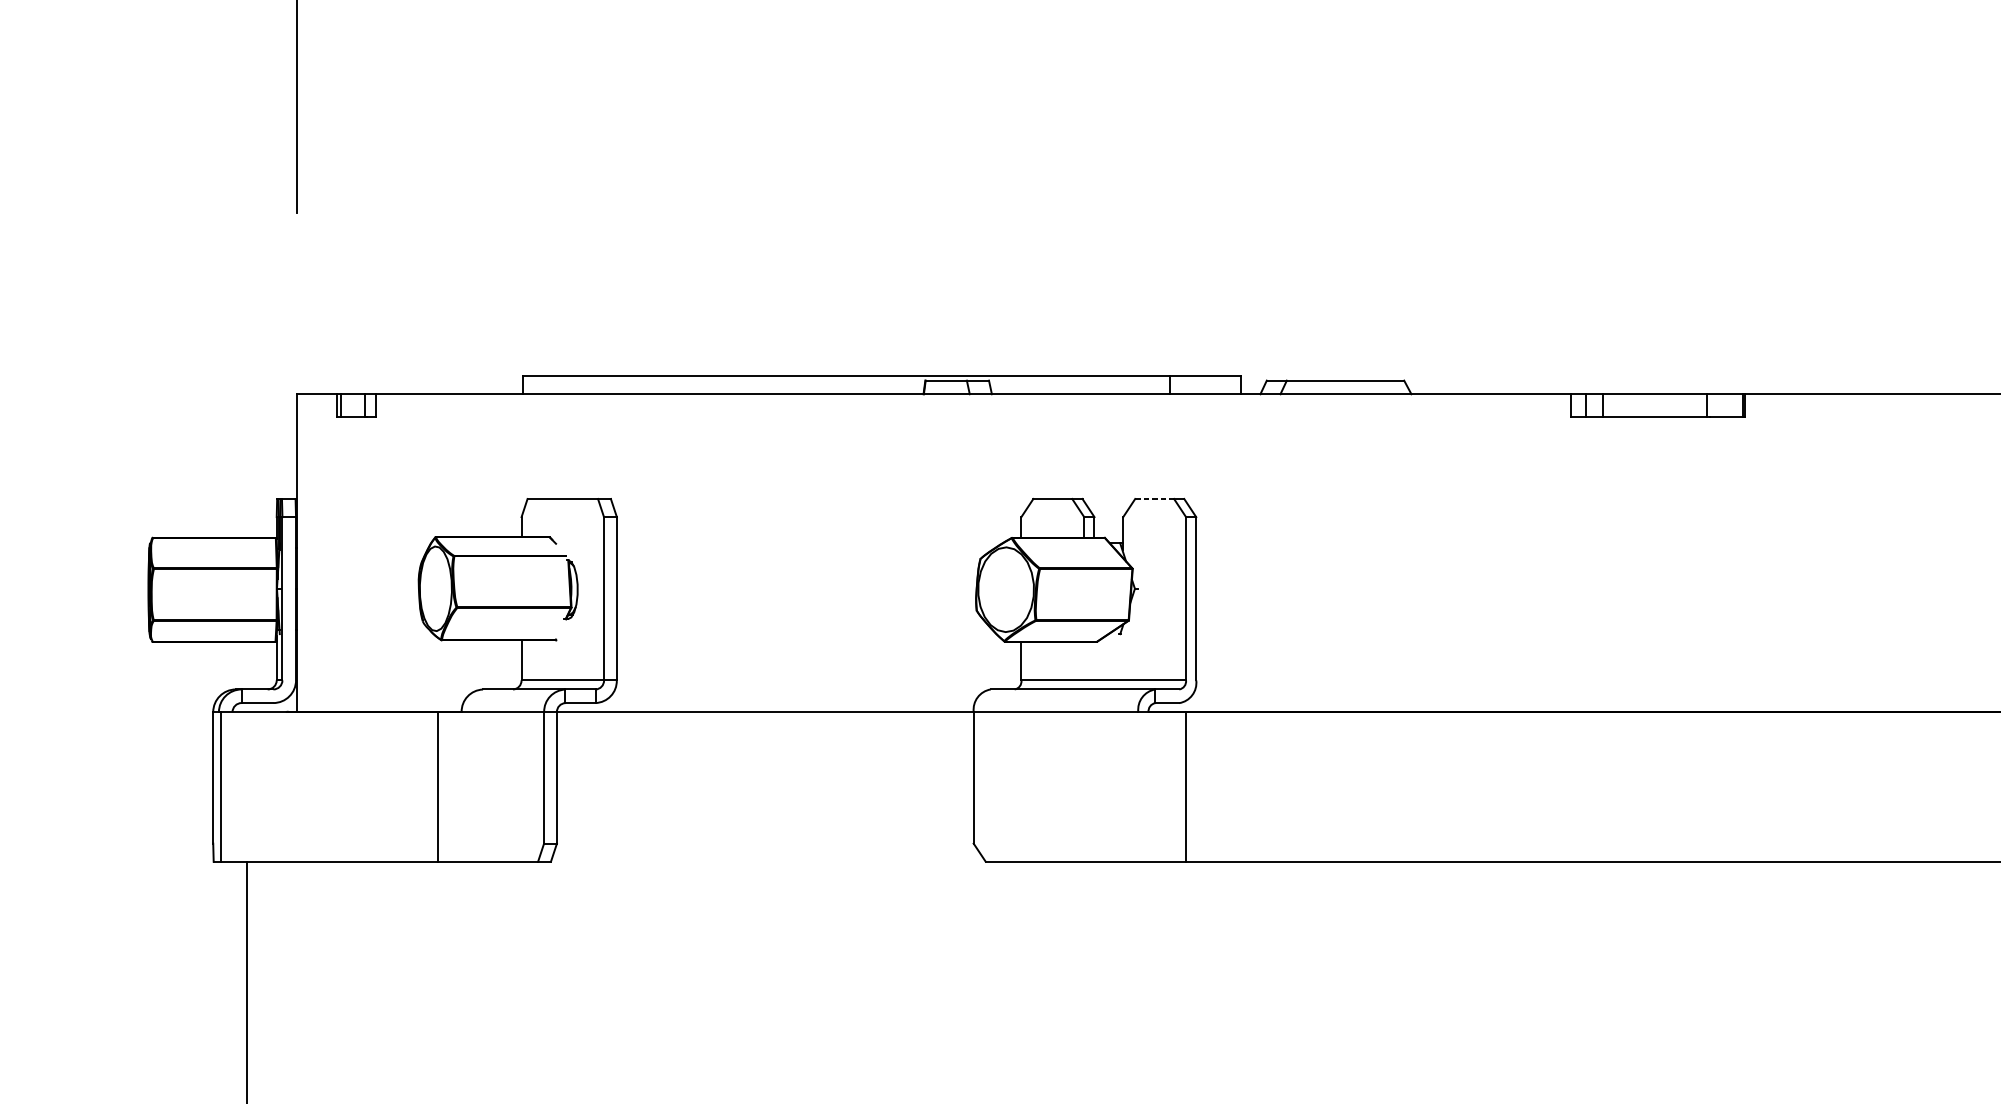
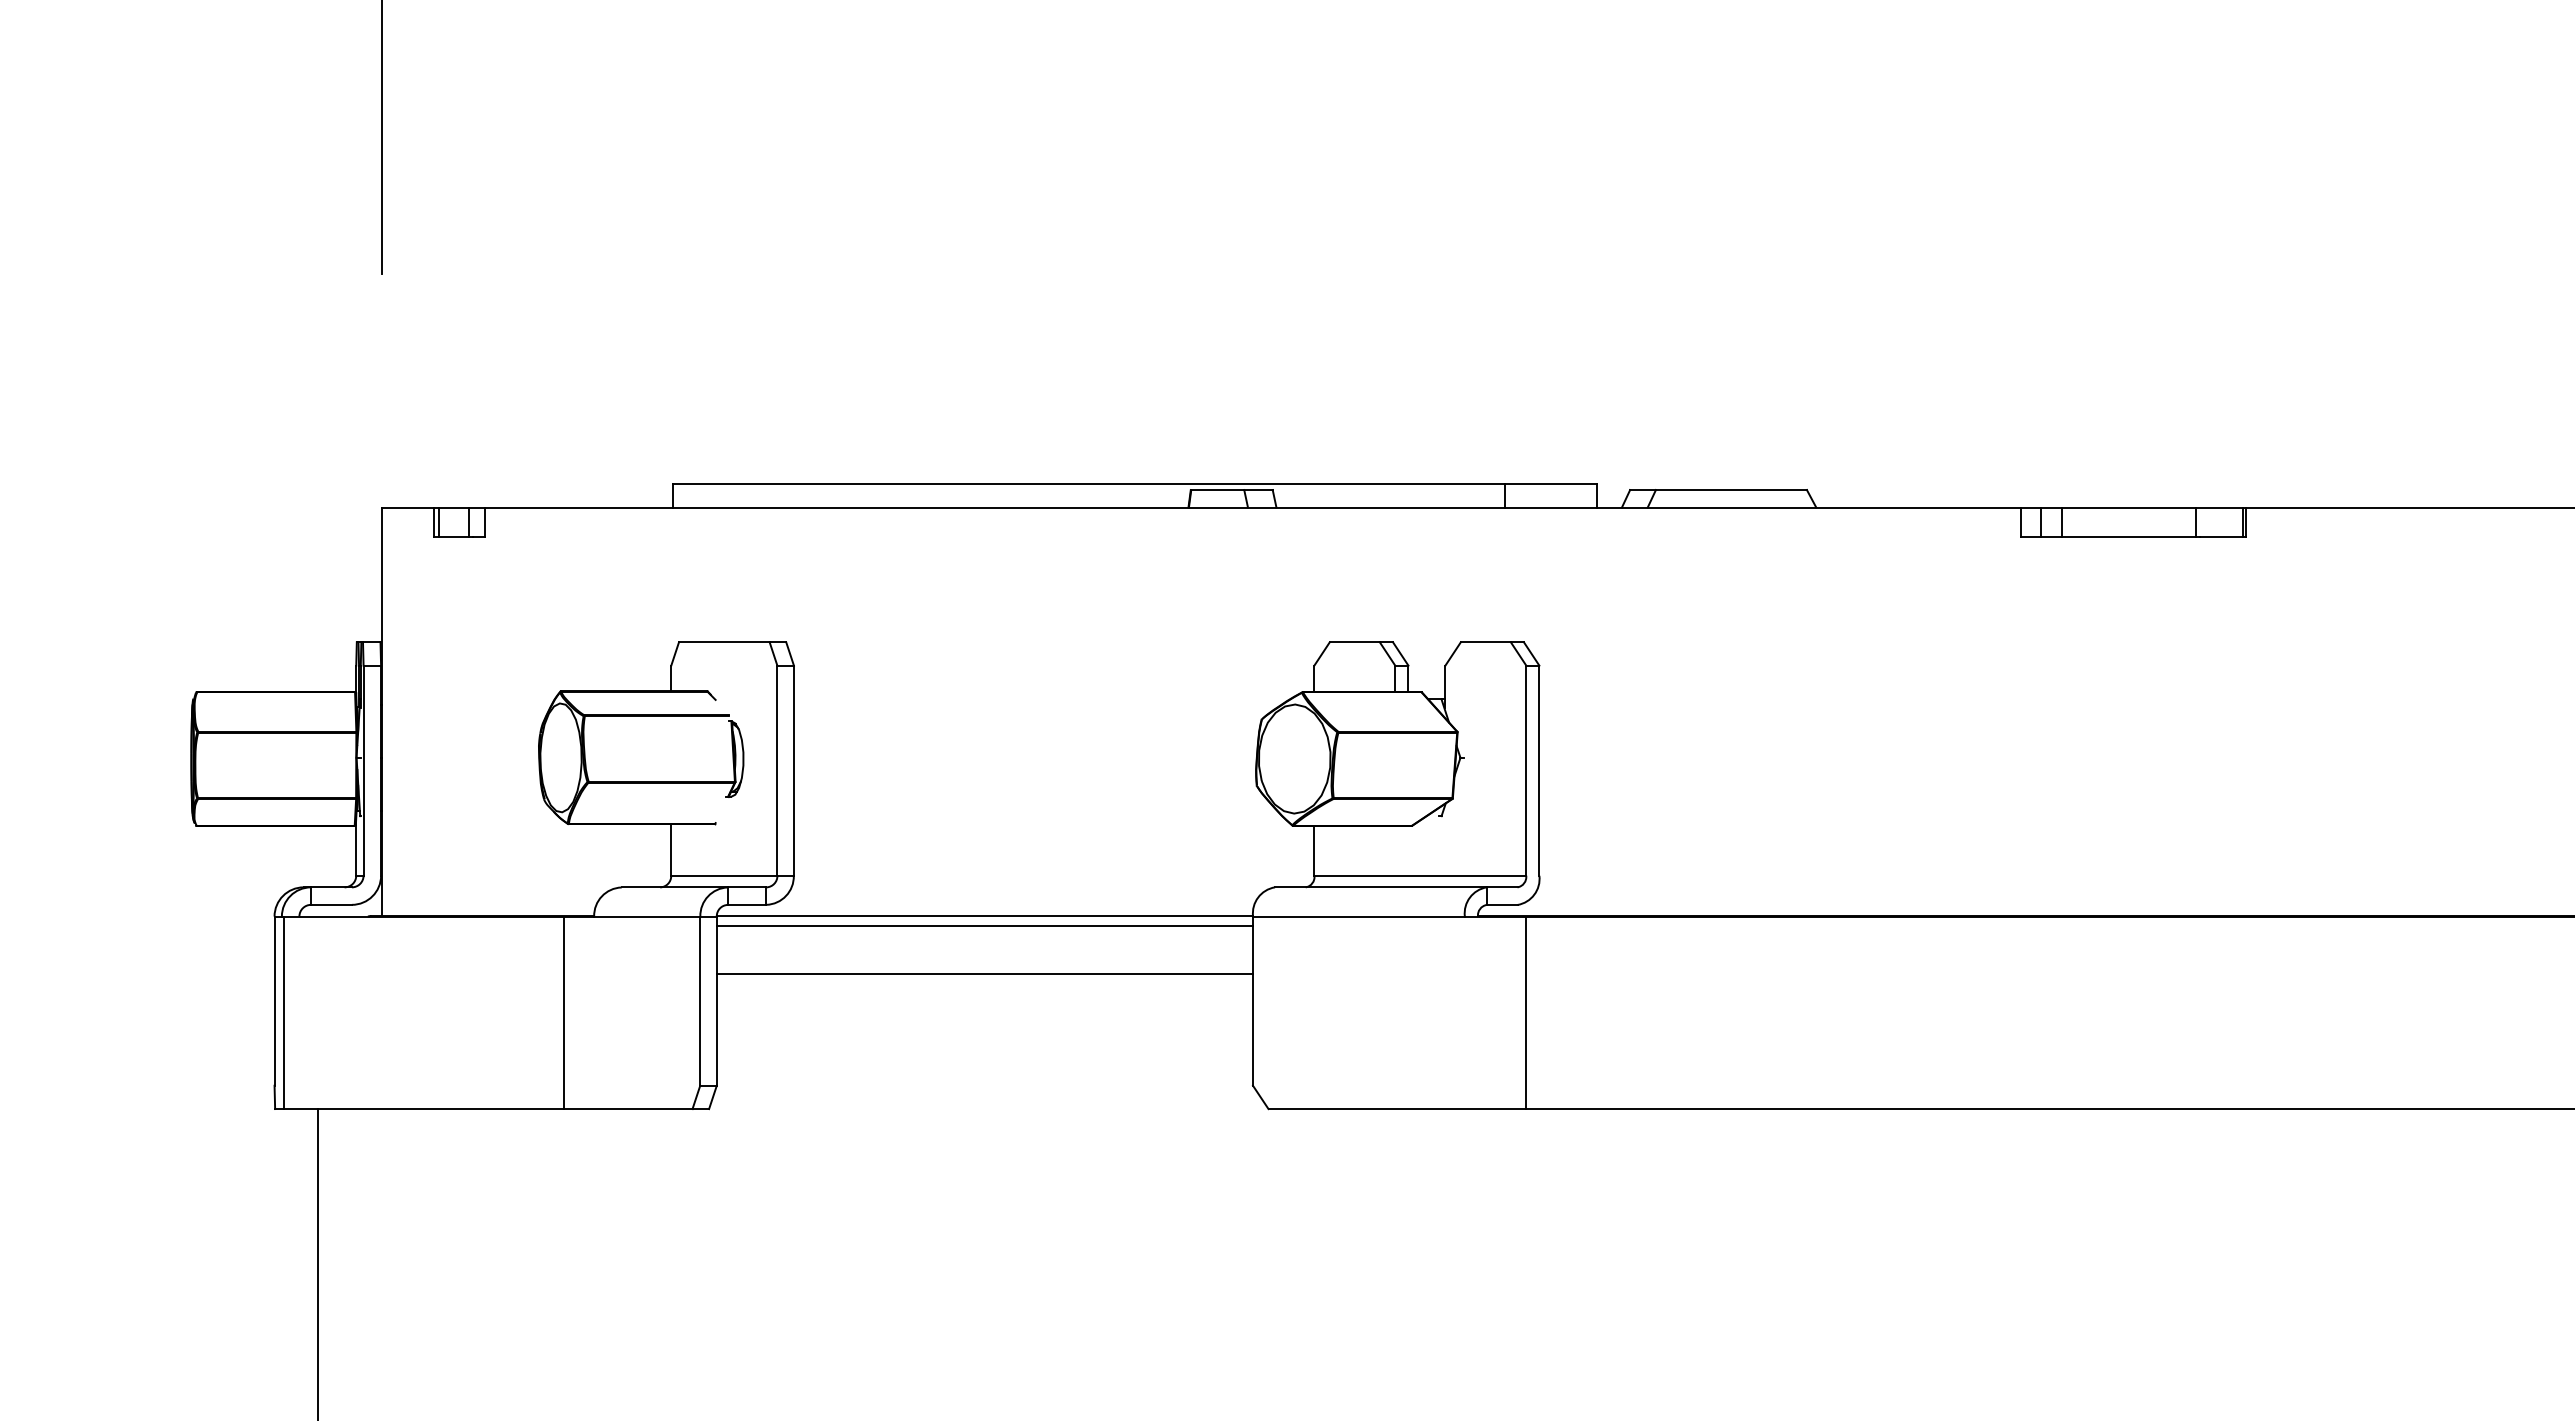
line: (1155, 499) -> (1486, 642), dashed -> solid
line: (765, 719) -> (984, 926), added
line: (765, 757) -> (984, 974), added

